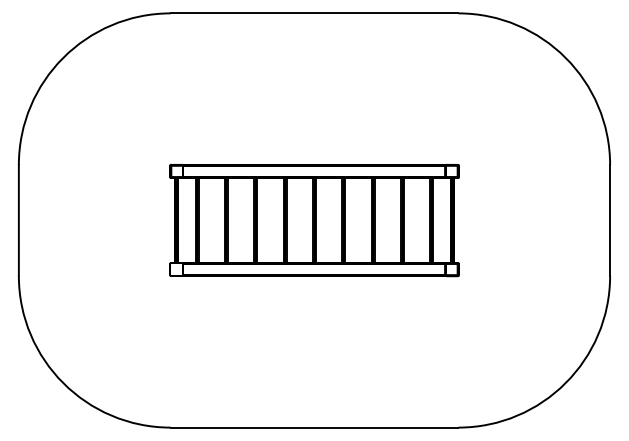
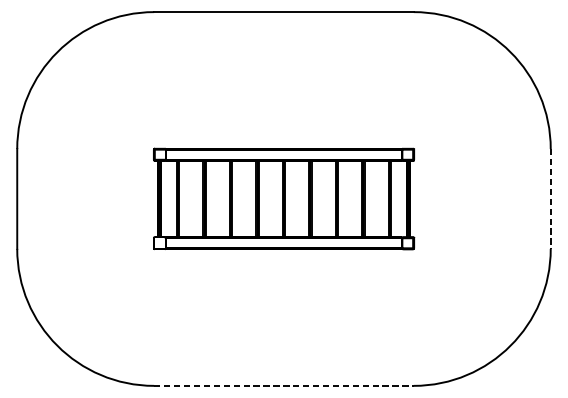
line: (610, 220) -> (551, 199), solid -> dashed
line: (314, 427) -> (284, 385), solid -> dashed

